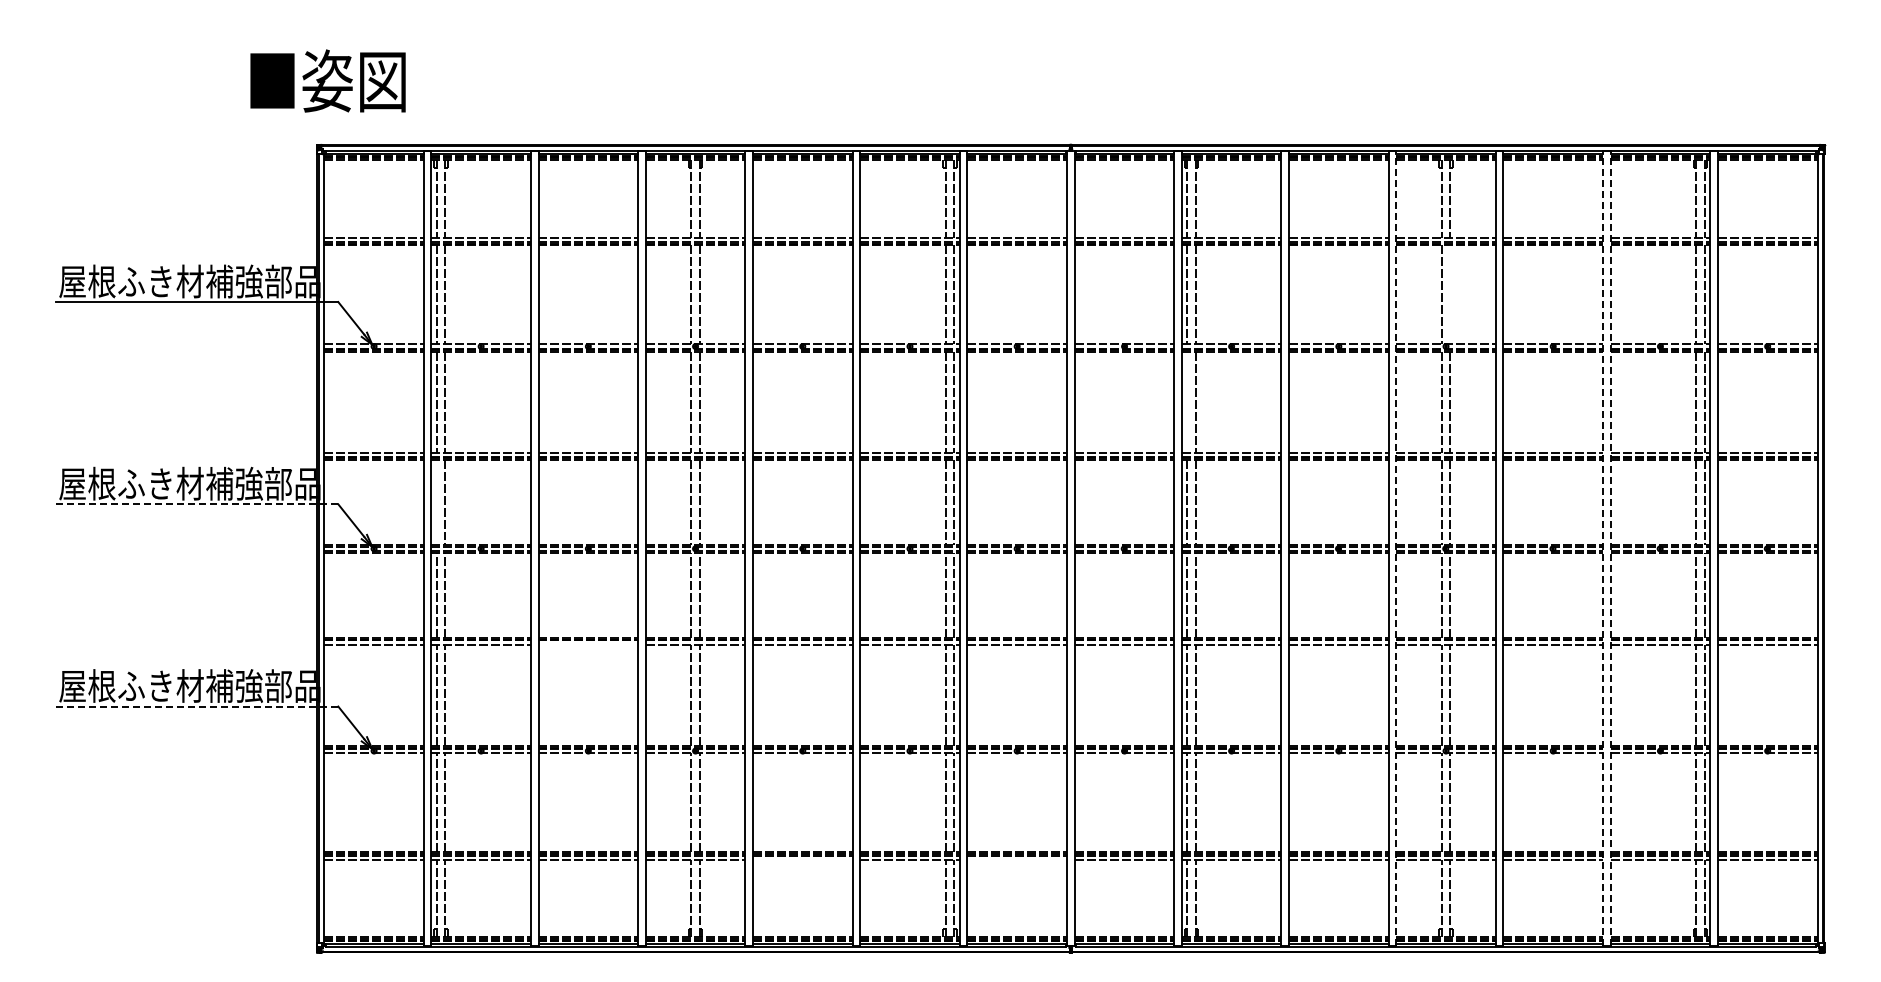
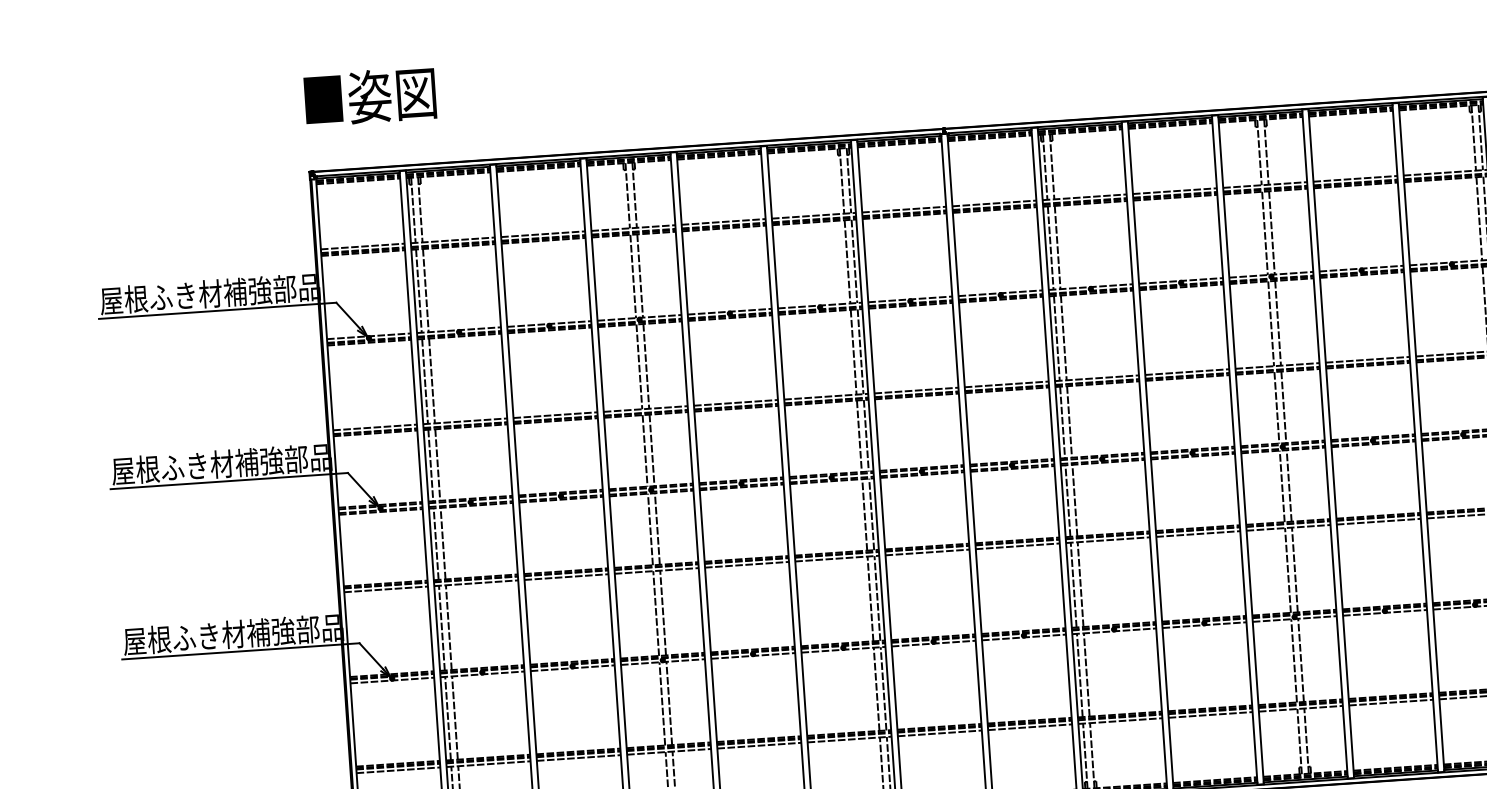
text: (327, 80) -> (369, 96), moved
line: (1450, 294) -> (1272, 232), added
line: (1187, 401) -> (1056, 337), added
line: (436, 501) -> (430, 465), added
line: (197, 504) -> (229, 481), dashed -> solid
line: (1396, 548) -> (1241, 449), dashed -> solid
line: (1603, 548) -> (1415, 437), dashed -> solid
line: (1610, 548) -> (1421, 437), dashed -> solid
line: (588, 644) -> (566, 576), added
line: (197, 706) -> (241, 651), dashed -> solid
line: (802, 859) -> (759, 745), added
line: (1017, 859) -> (940, 733), added

